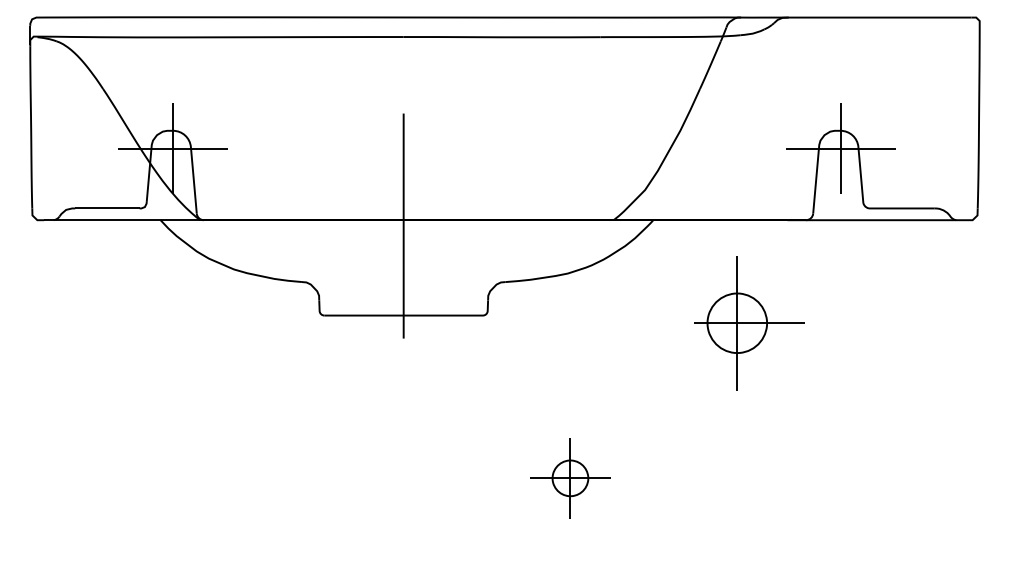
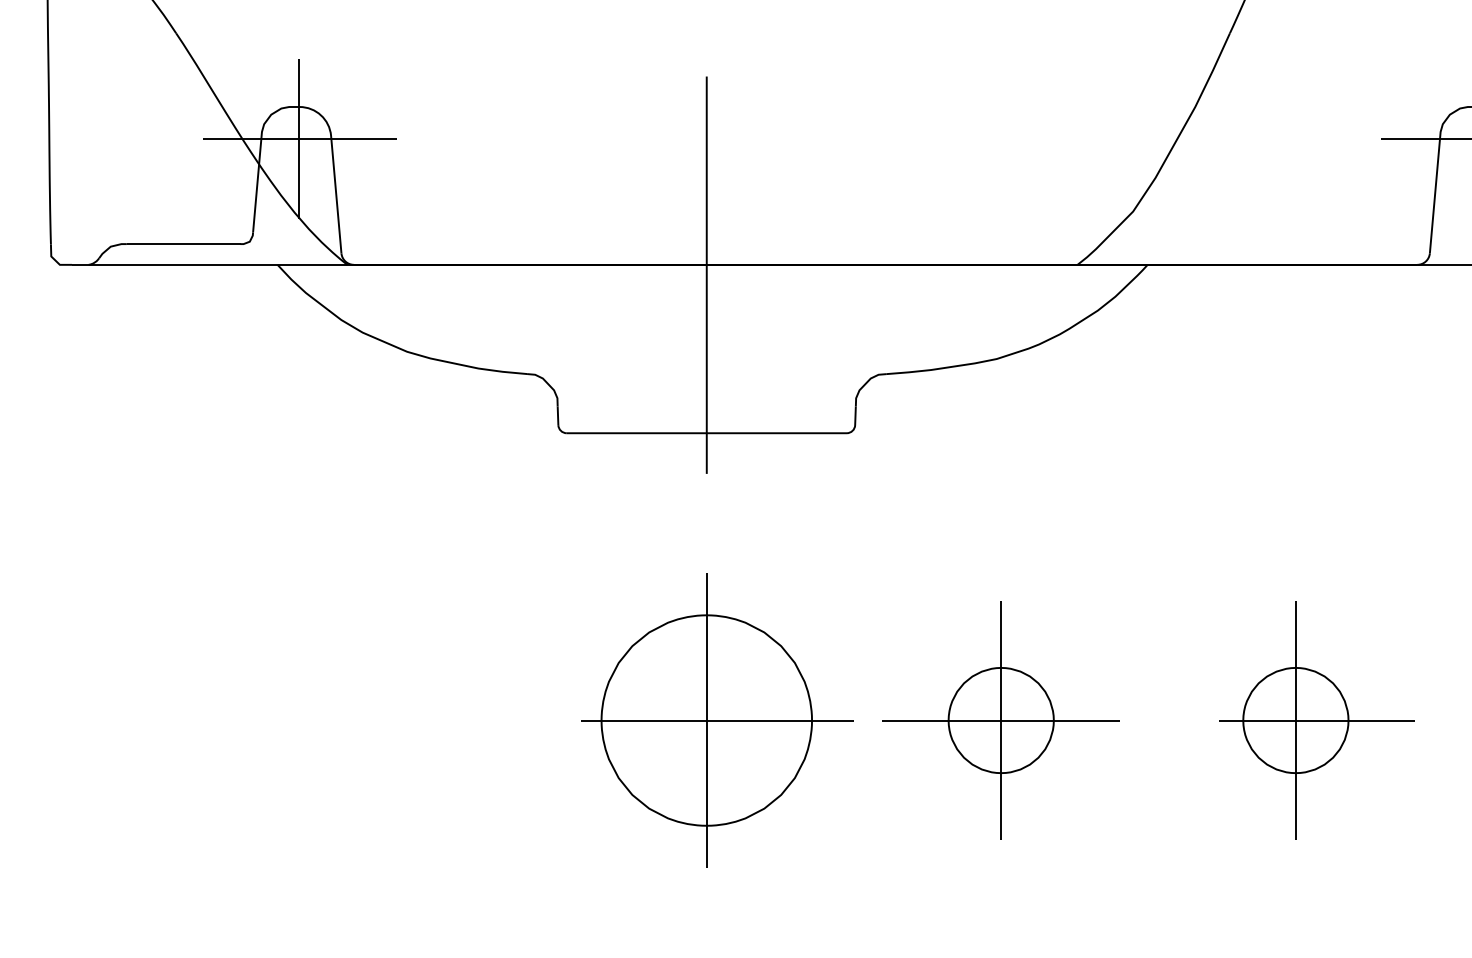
part: (749, 323) -> (1317, 720), moved
part: (409, 478) -> (717, 720), added
part: (570, 478) -> (1001, 720), size x1.67

